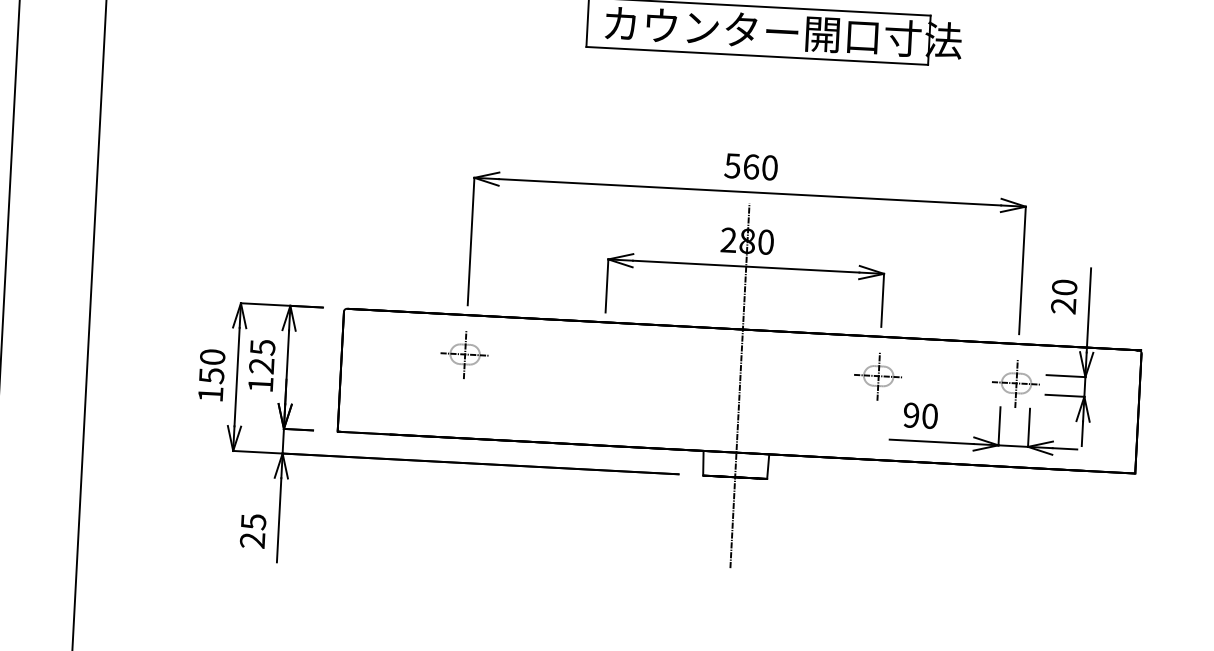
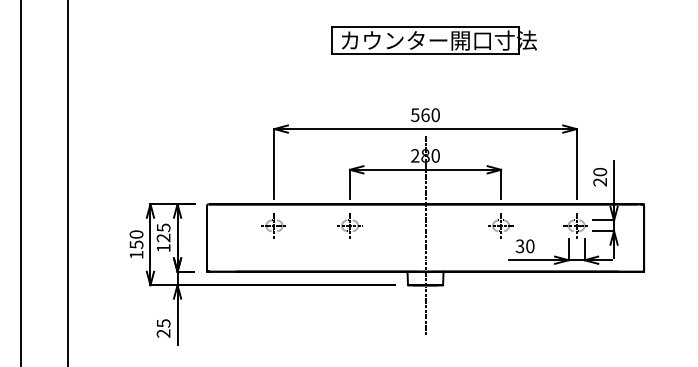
part: (602, 360) -> (349, 225), added
text: (910, 415) -> (519, 246), 90 -> 30

